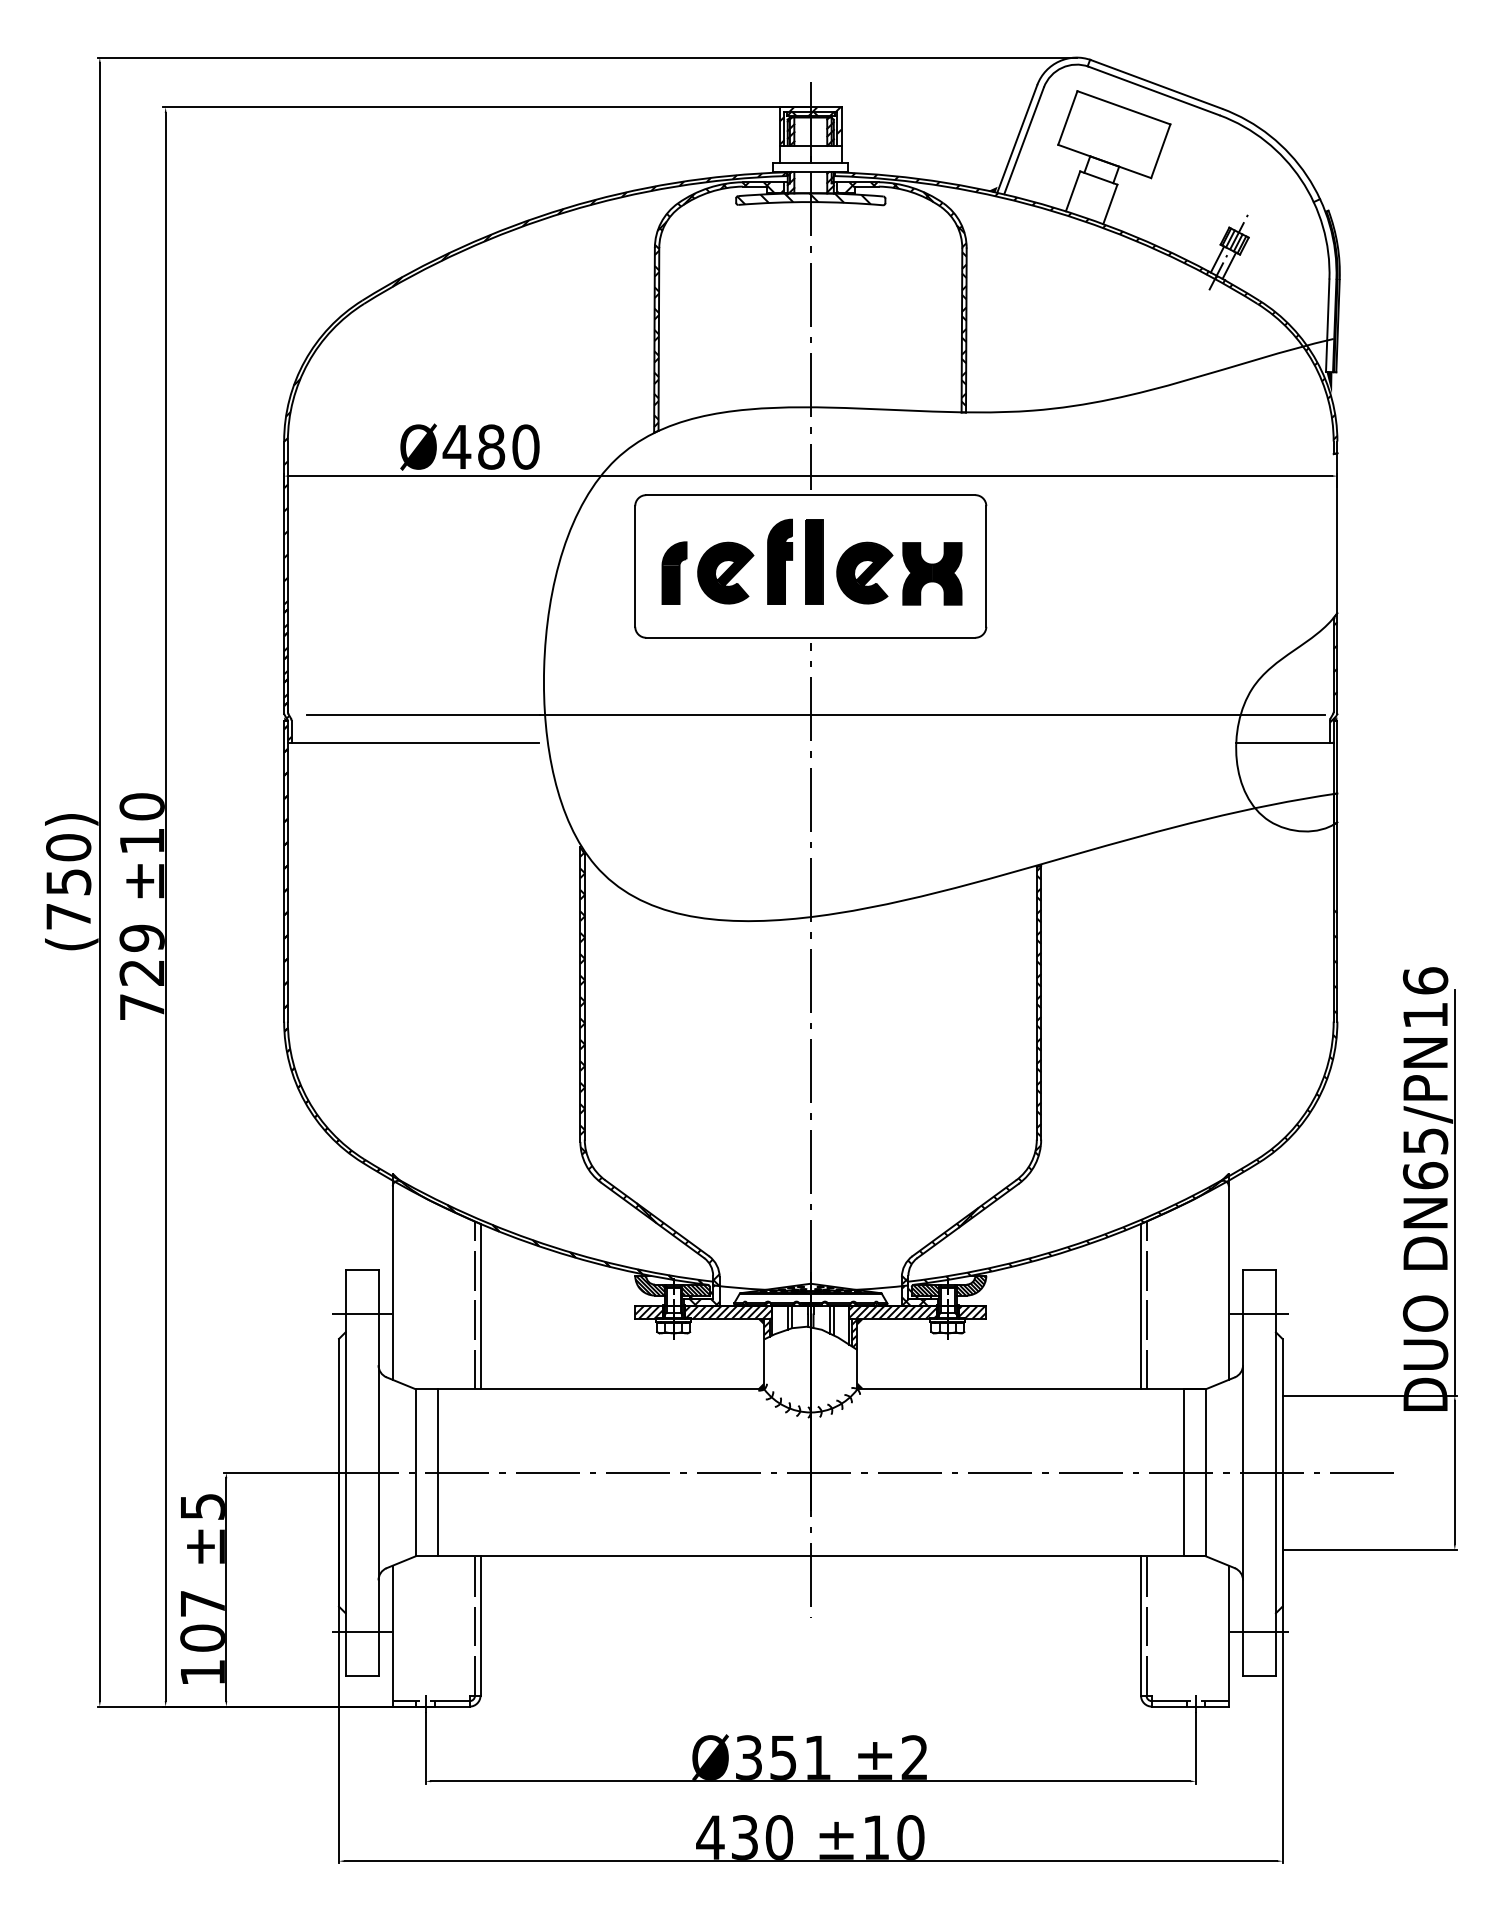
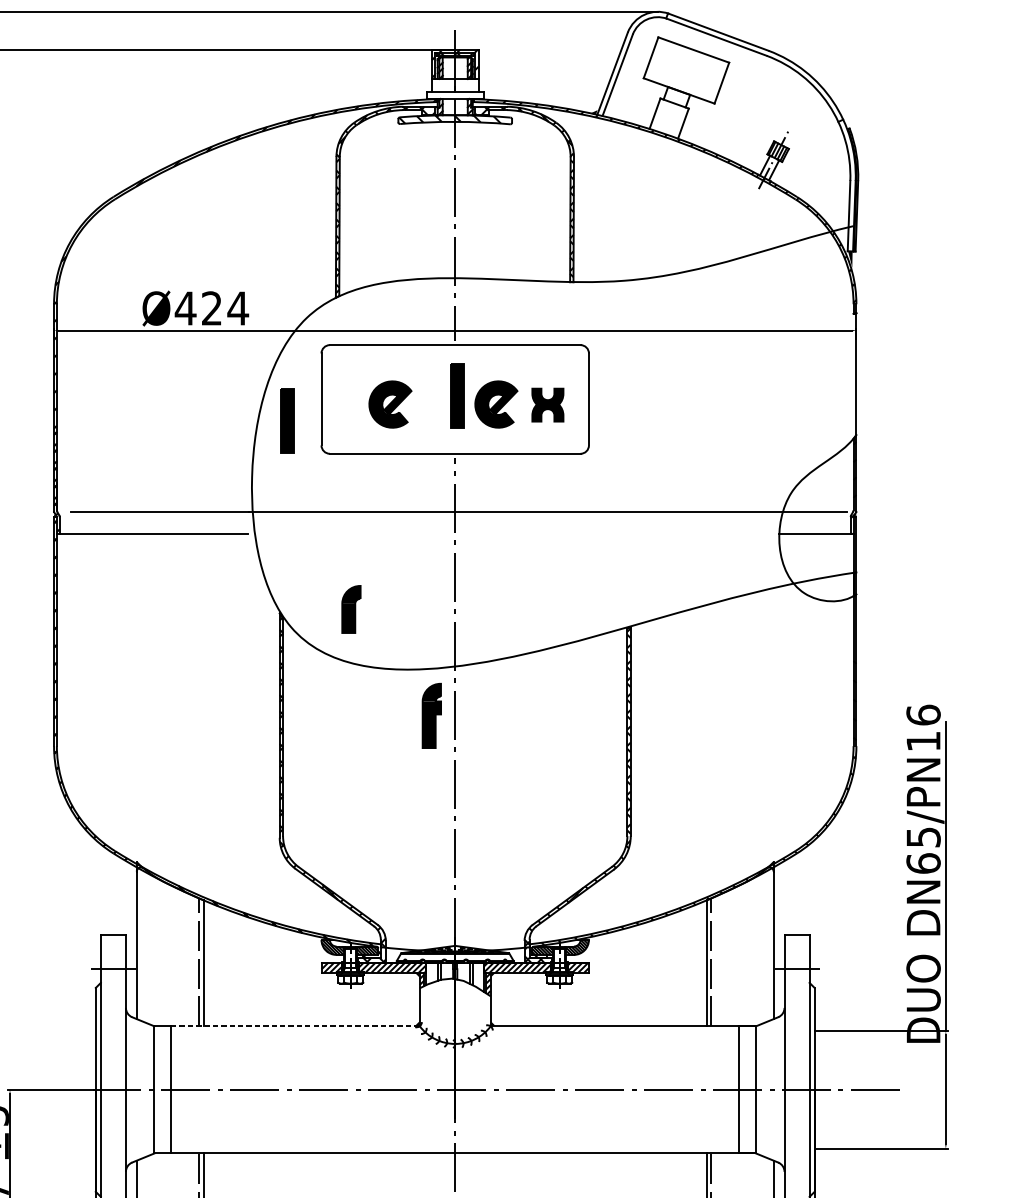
text: (509, 446) -> (225, 308), Ø480 -> Ø424
part: (780, 561) -> (432, 715), moved
part: (674, 572) -> (351, 608), moved
part: (932, 573) -> (547, 404), size x0.7
part: (591, 594) -> (288, 420), added
line: (601, 1389) -> (295, 1026), solid -> dashed

